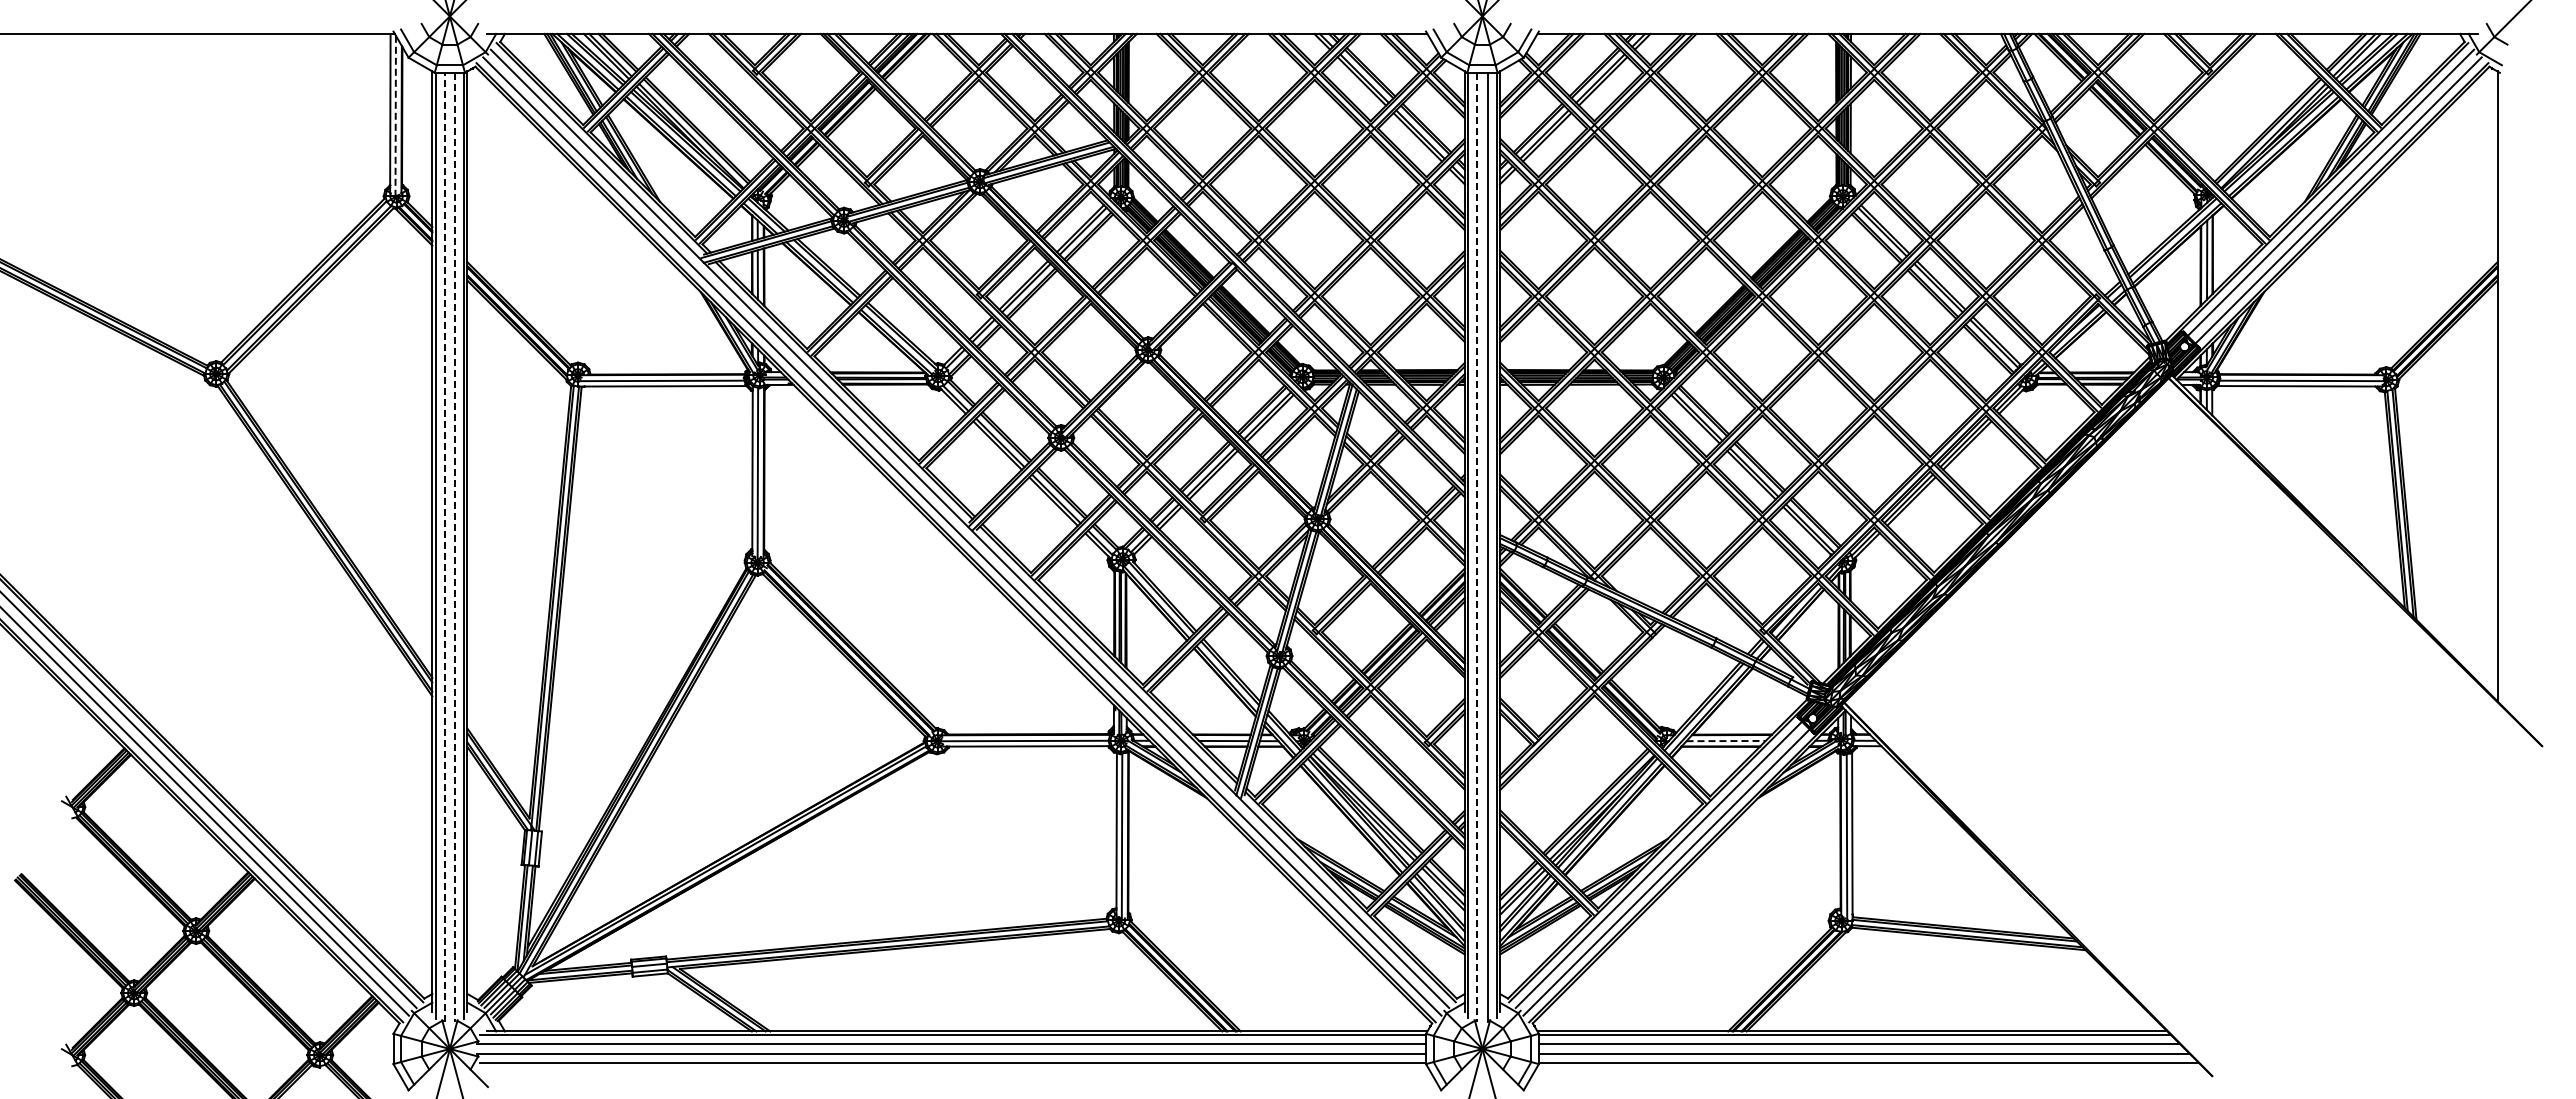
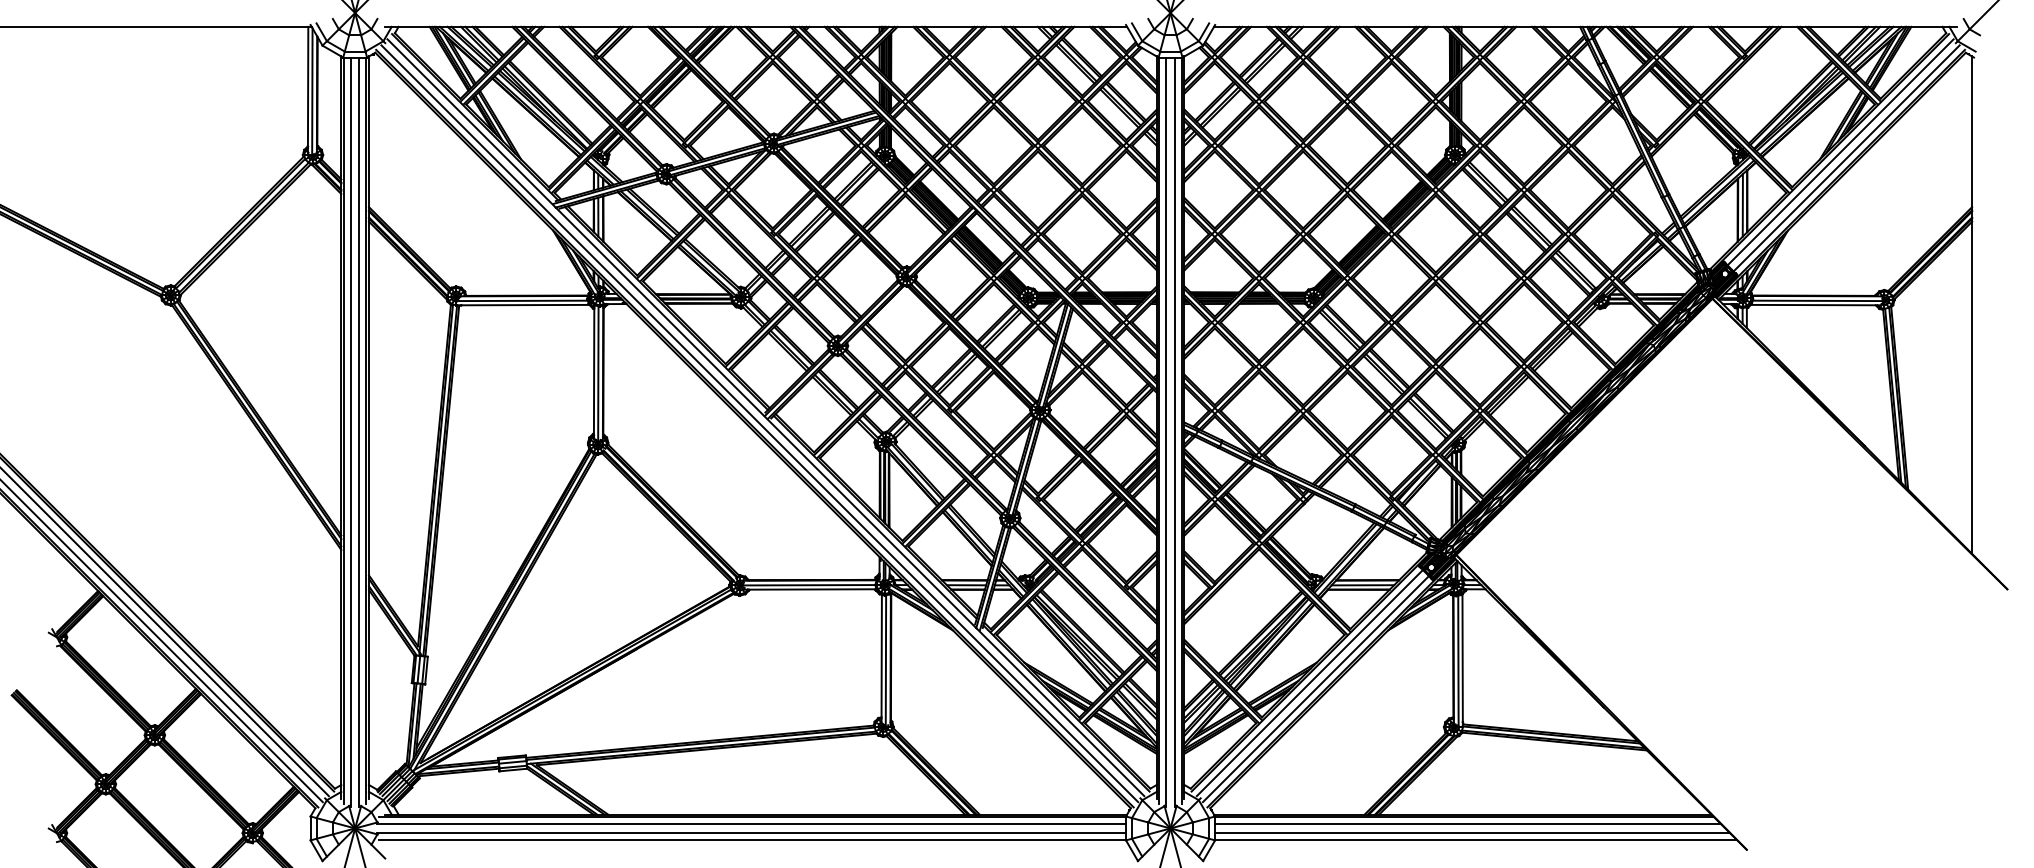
line: (395, 116) -> (312, 92), dashed -> solid
line: (444, 547) -> (350, 432), dashed -> solid
line: (455, 547) -> (359, 432), dashed -> solid
line: (1477, 547) -> (1166, 432), dashed -> solid
line: (1726, 741) -> (1363, 585), dashed -> solid

